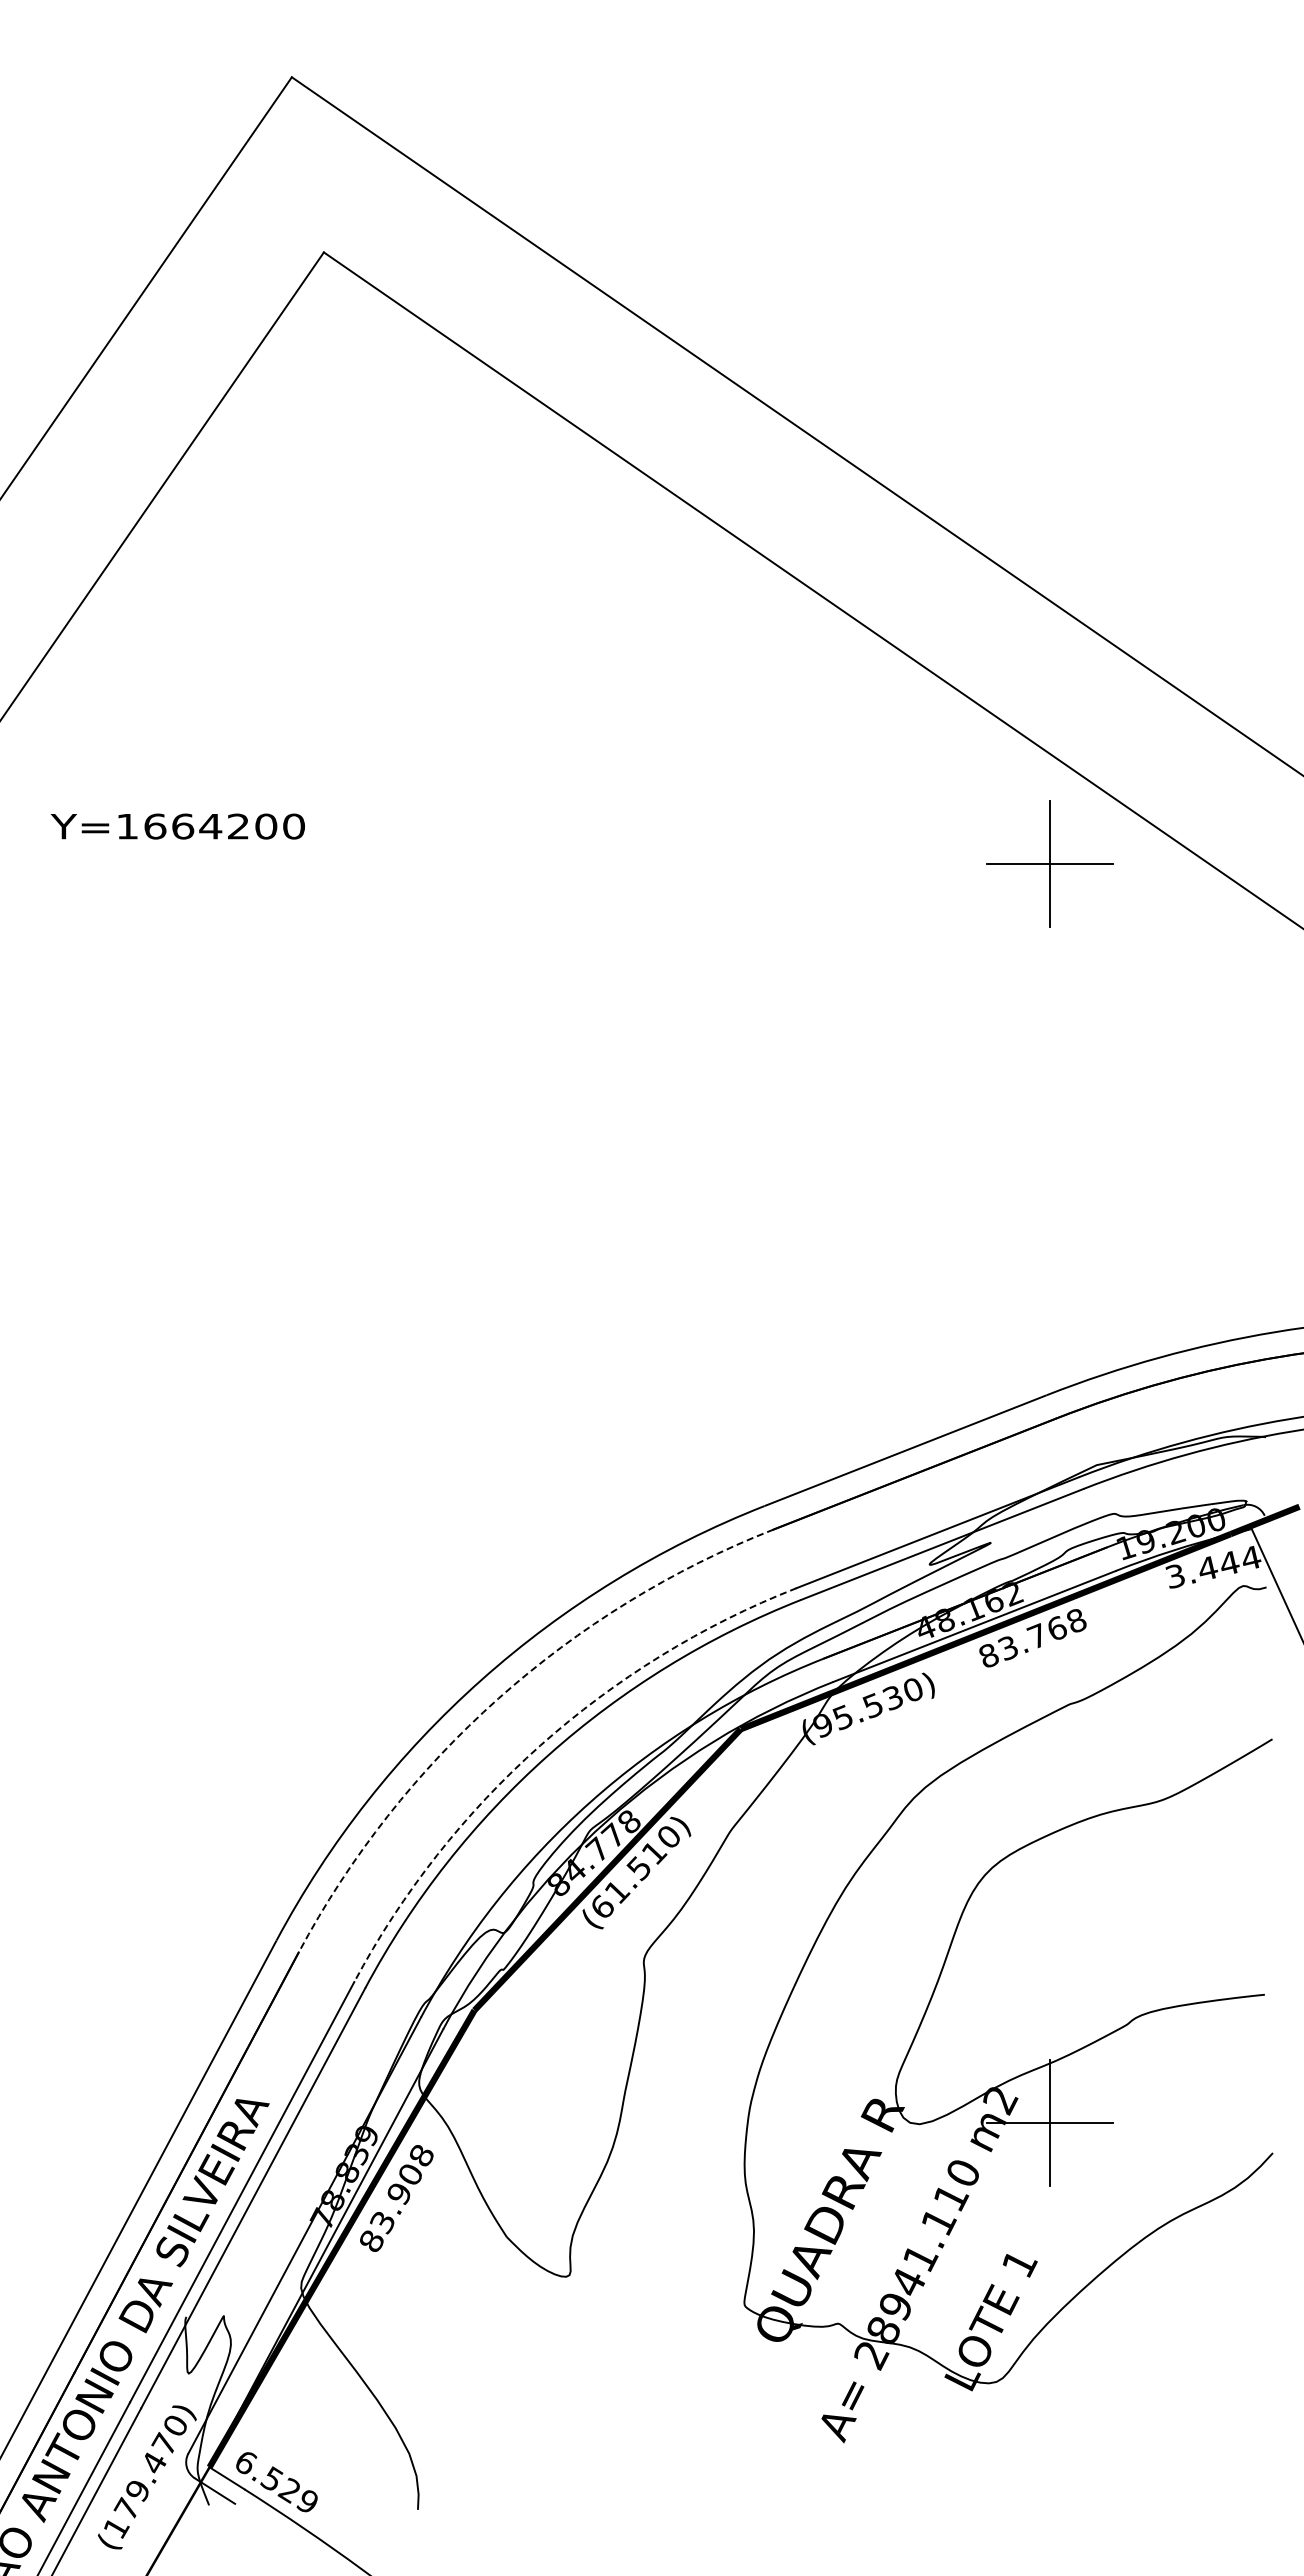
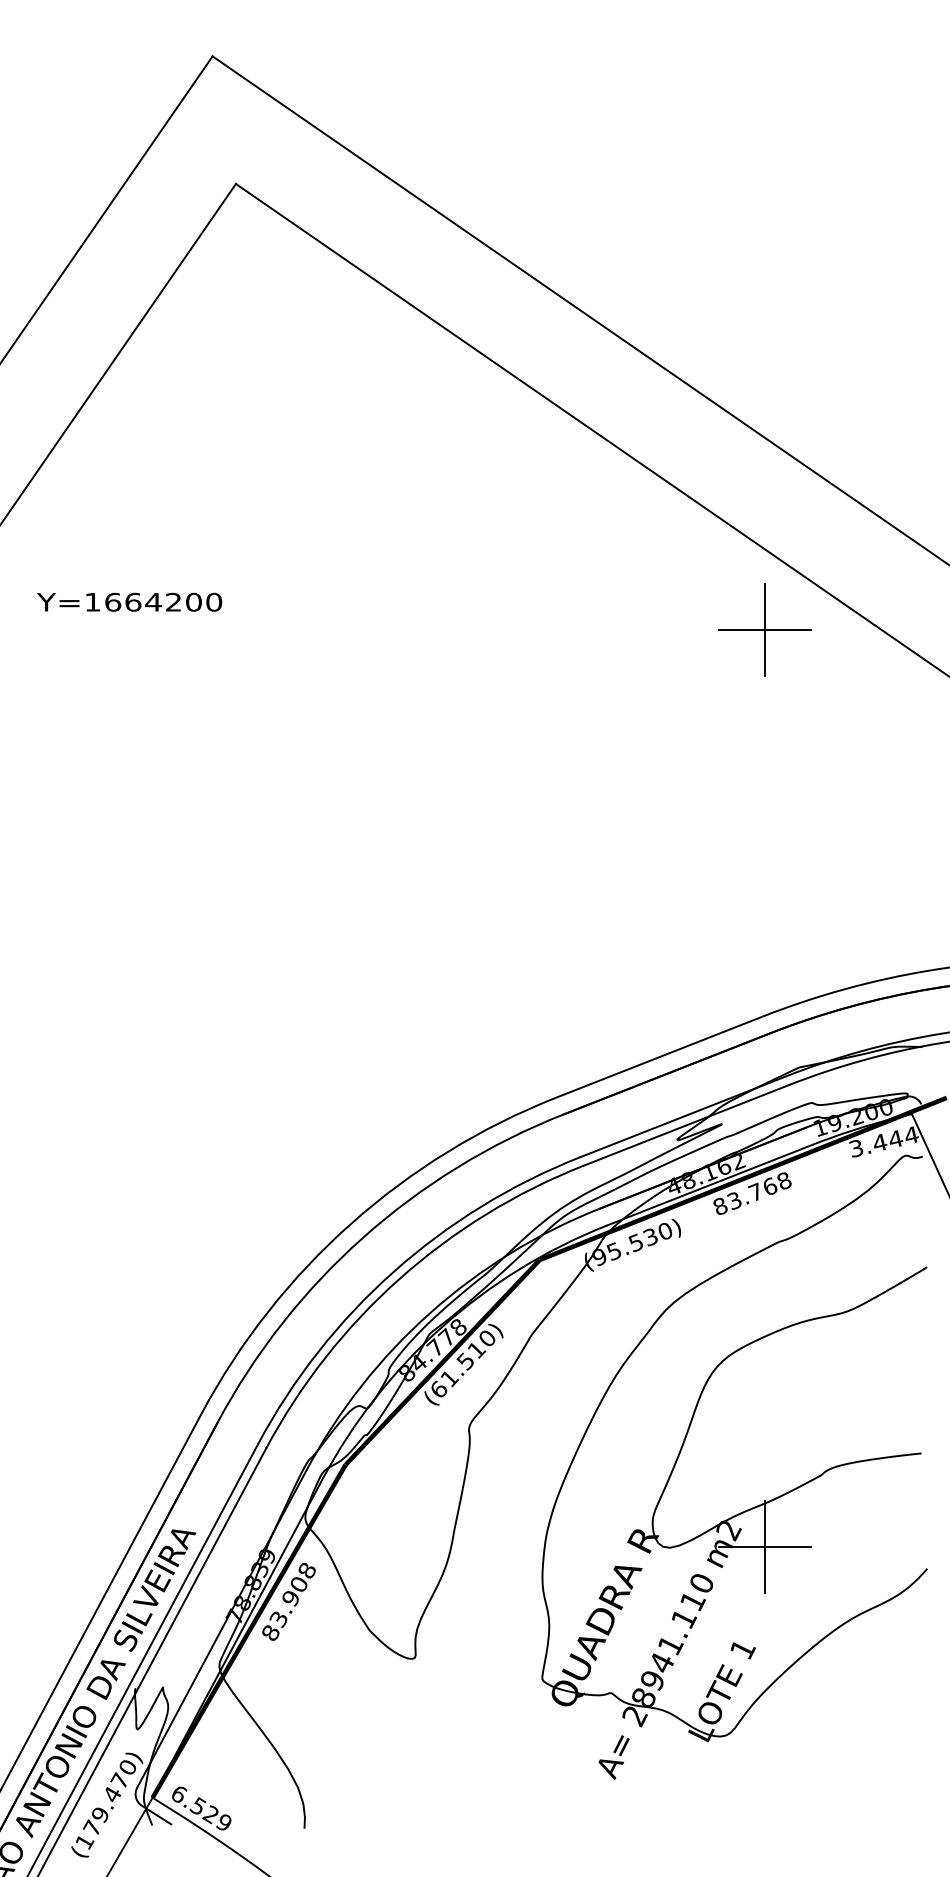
arc: (498, 1698) -> (363, 1237), dashed -> solid
arc: (540, 1745) -> (393, 1271), dashed -> solid

